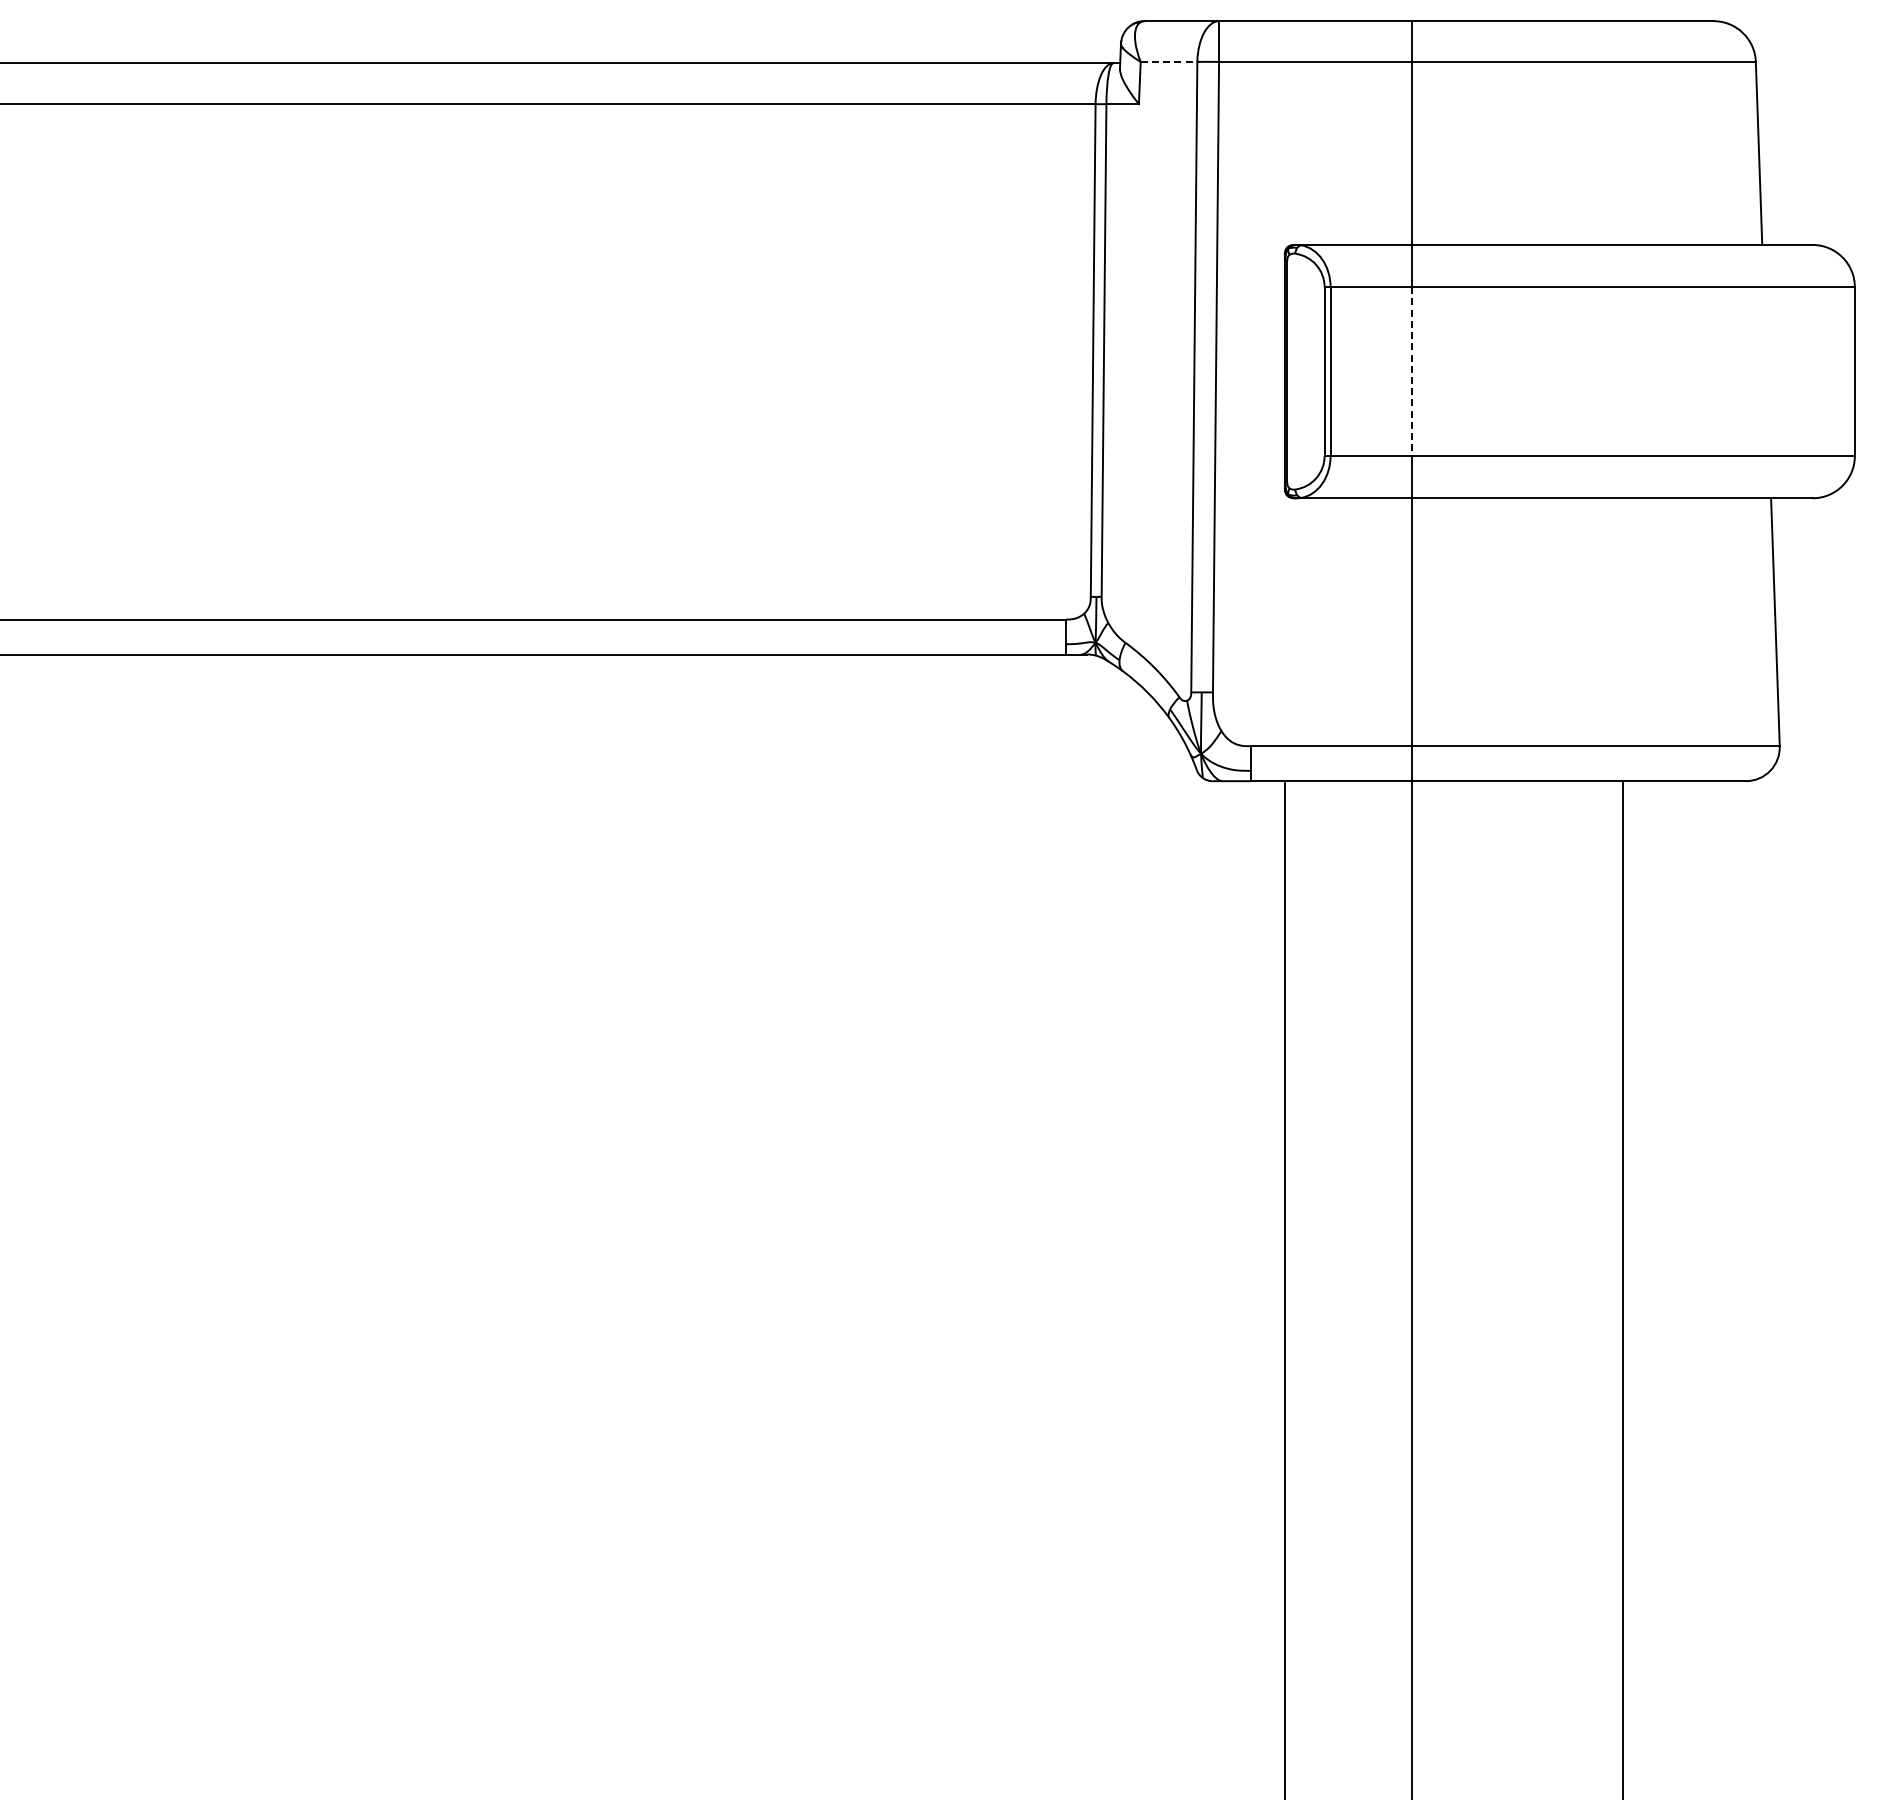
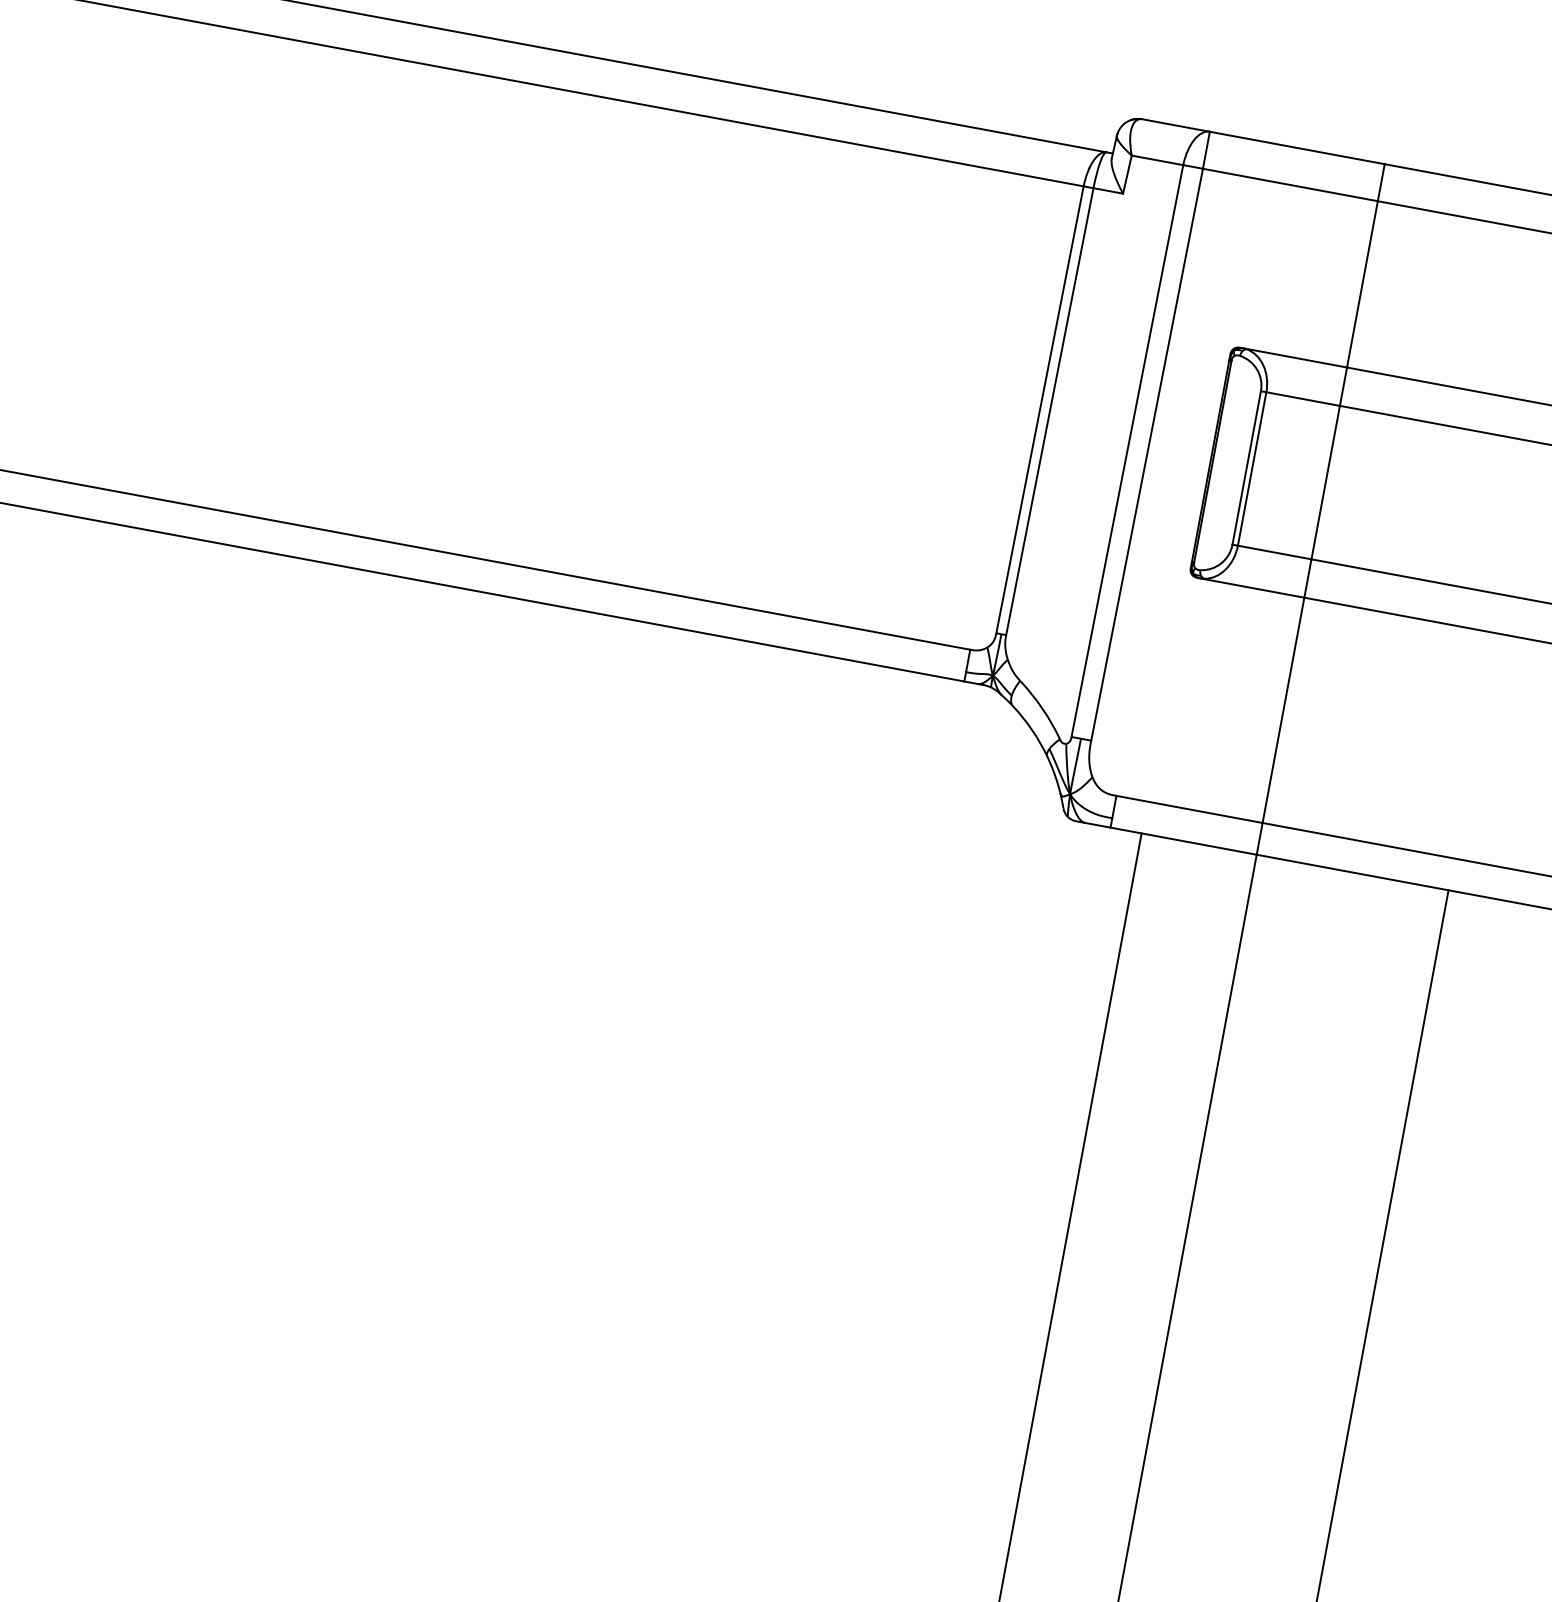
line: (1169, 61) -> (1158, 160), dashed -> solid
line: (1411, 372) -> (1325, 483), dashed -> solid

